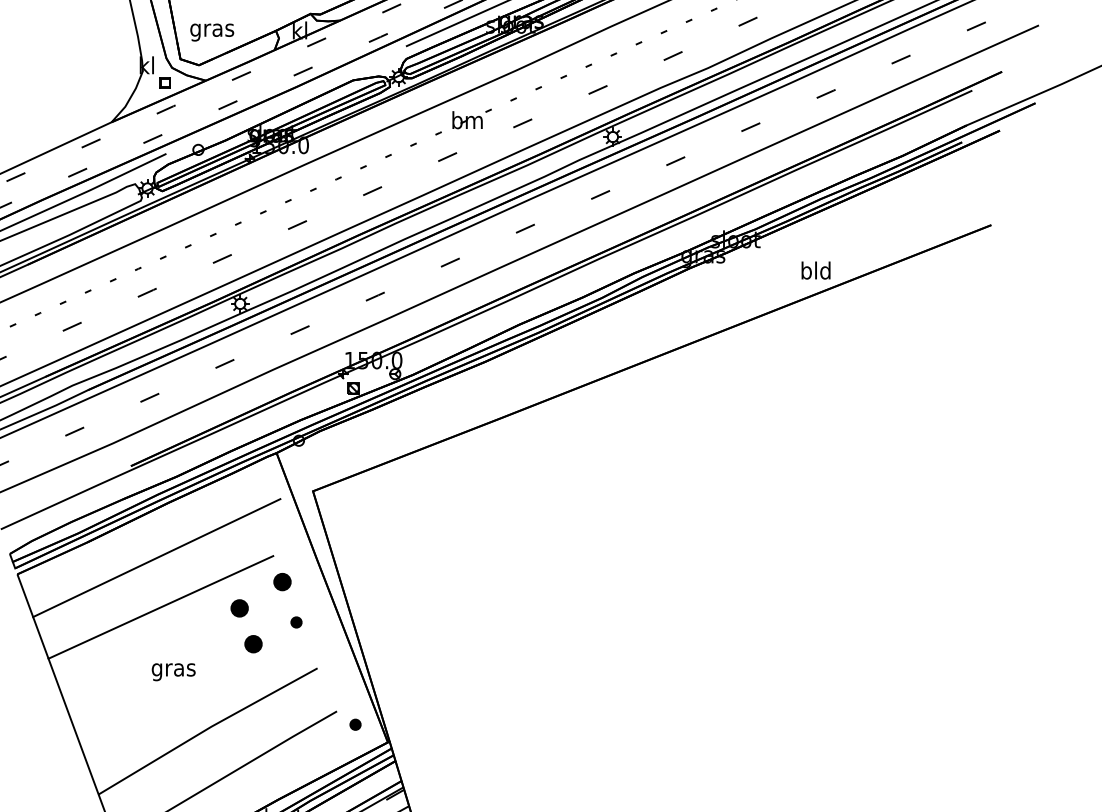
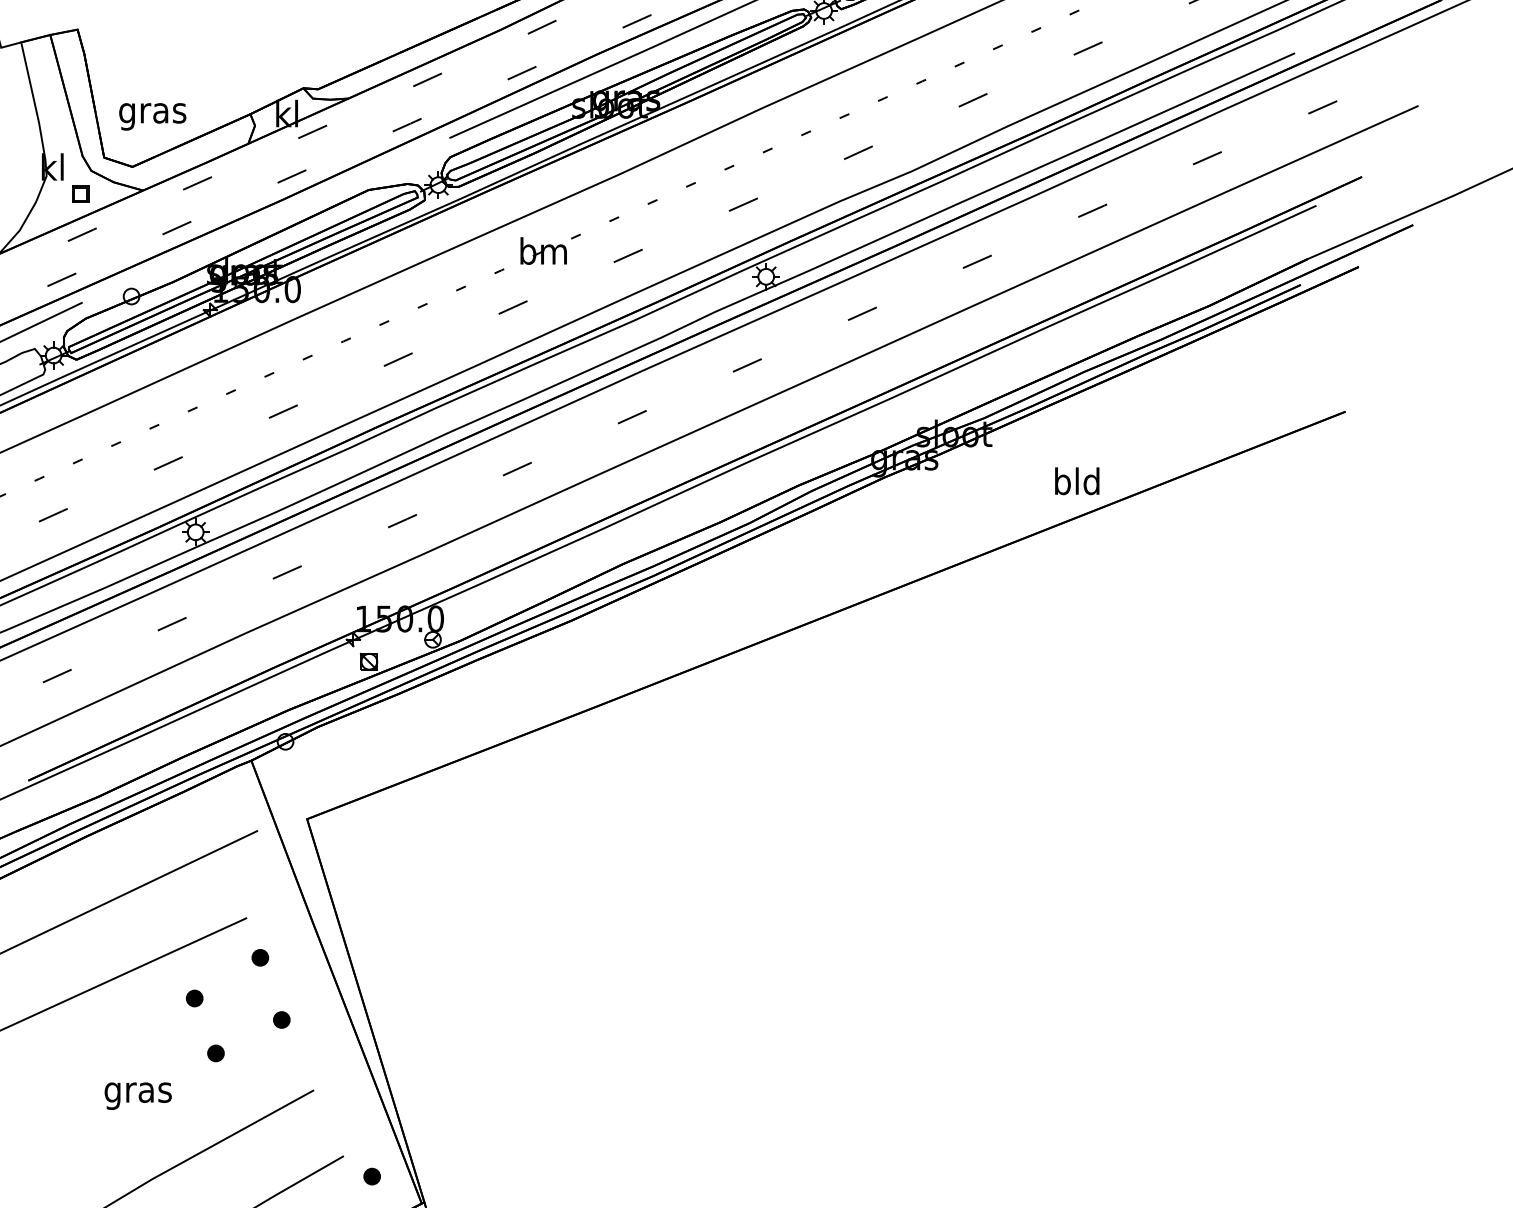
part: (282, 581) -> (260, 957), size x0.62
part: (239, 608) -> (194, 998), size x0.62
part: (253, 644) -> (215, 1053), size x0.62
text: (173, 672) -> (137, 1096), moved

